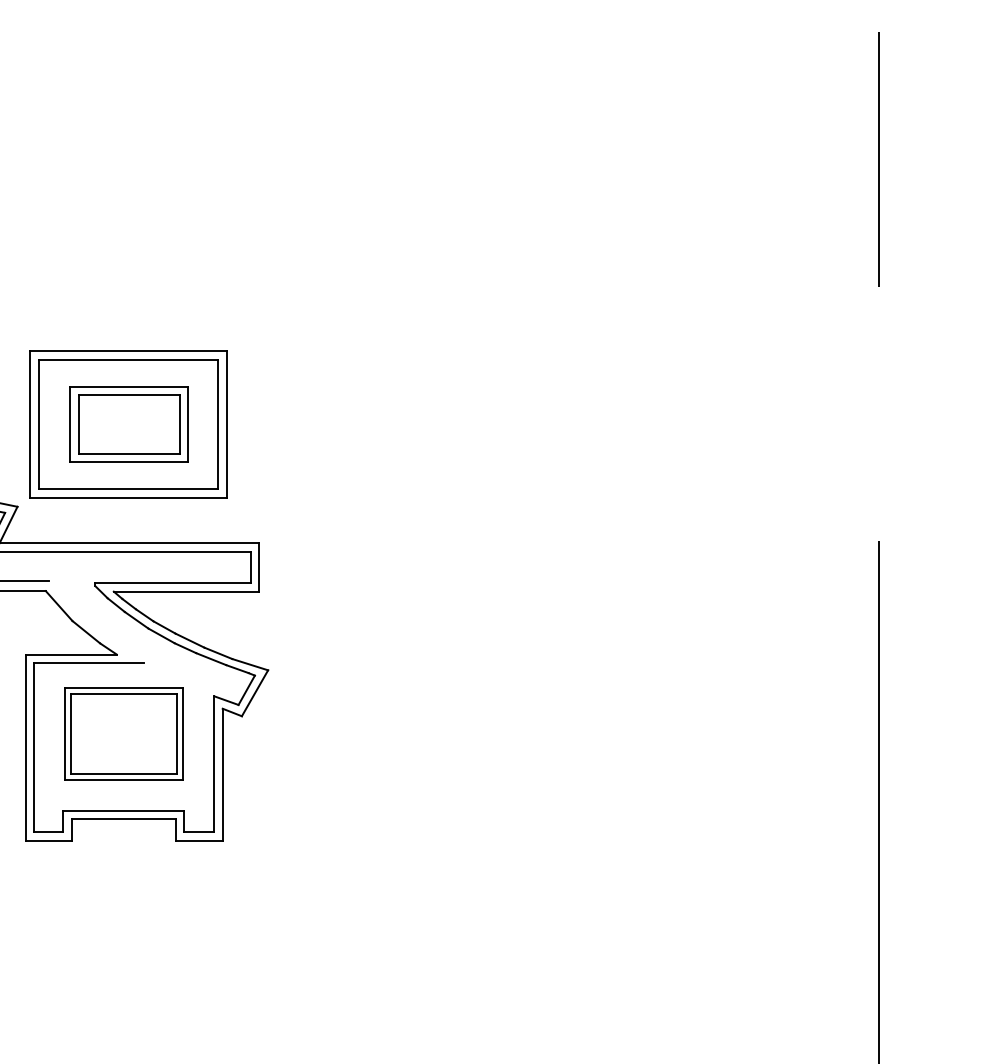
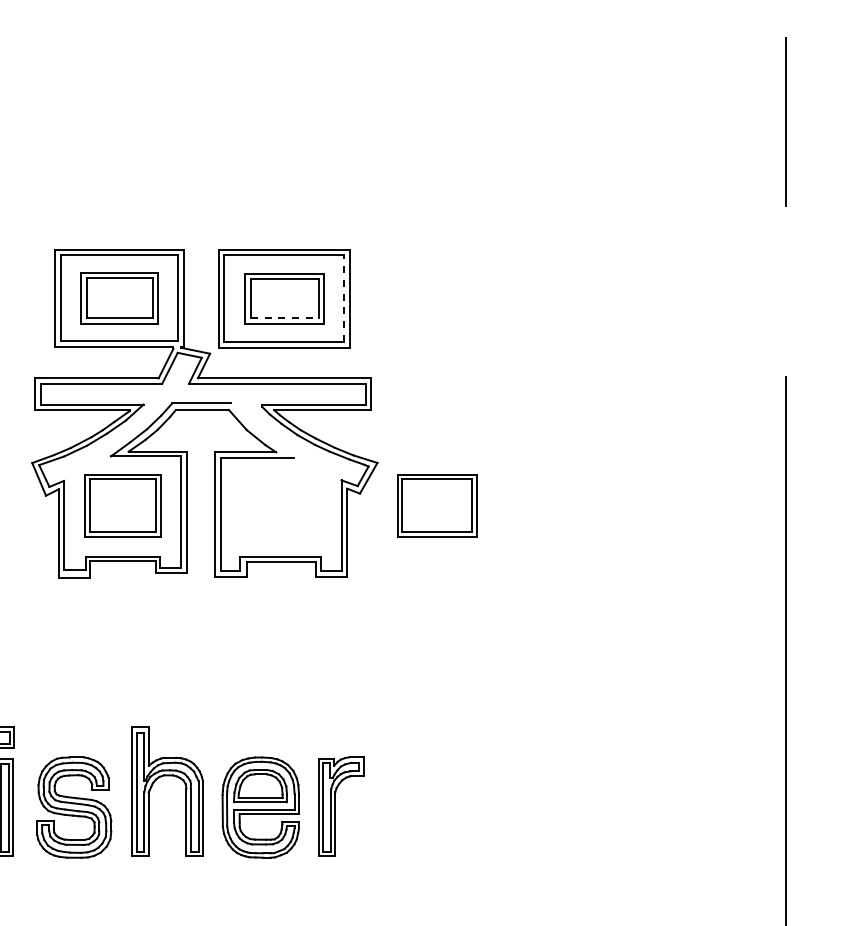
line: (218, 424) -> (344, 298), solid -> dashed
line: (128, 454) -> (284, 318), solid -> dashed
part: (124, 733) -> (437, 505), moved

